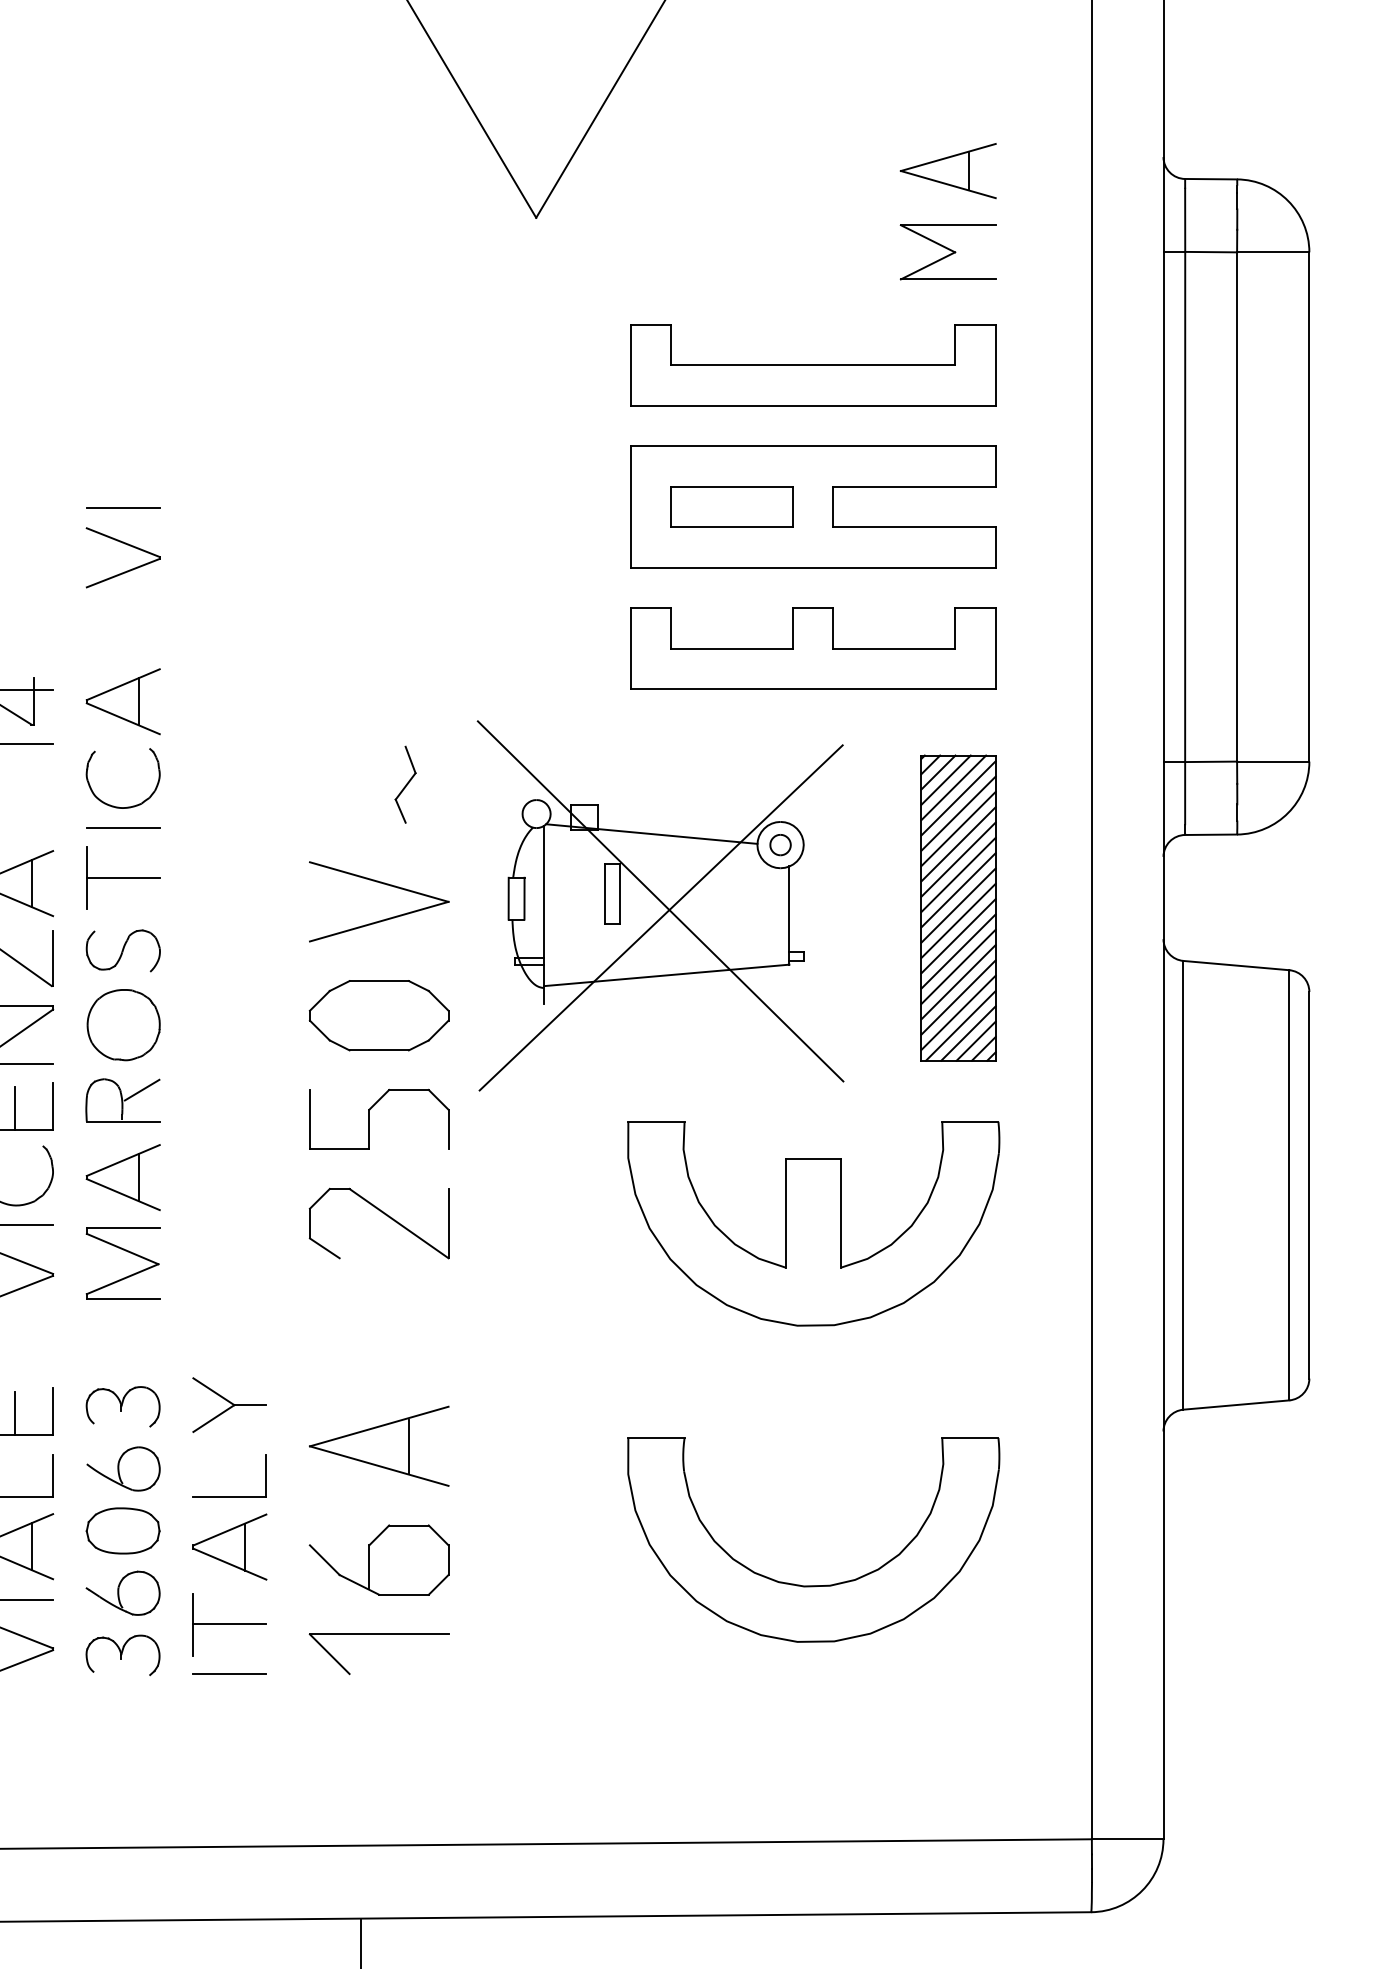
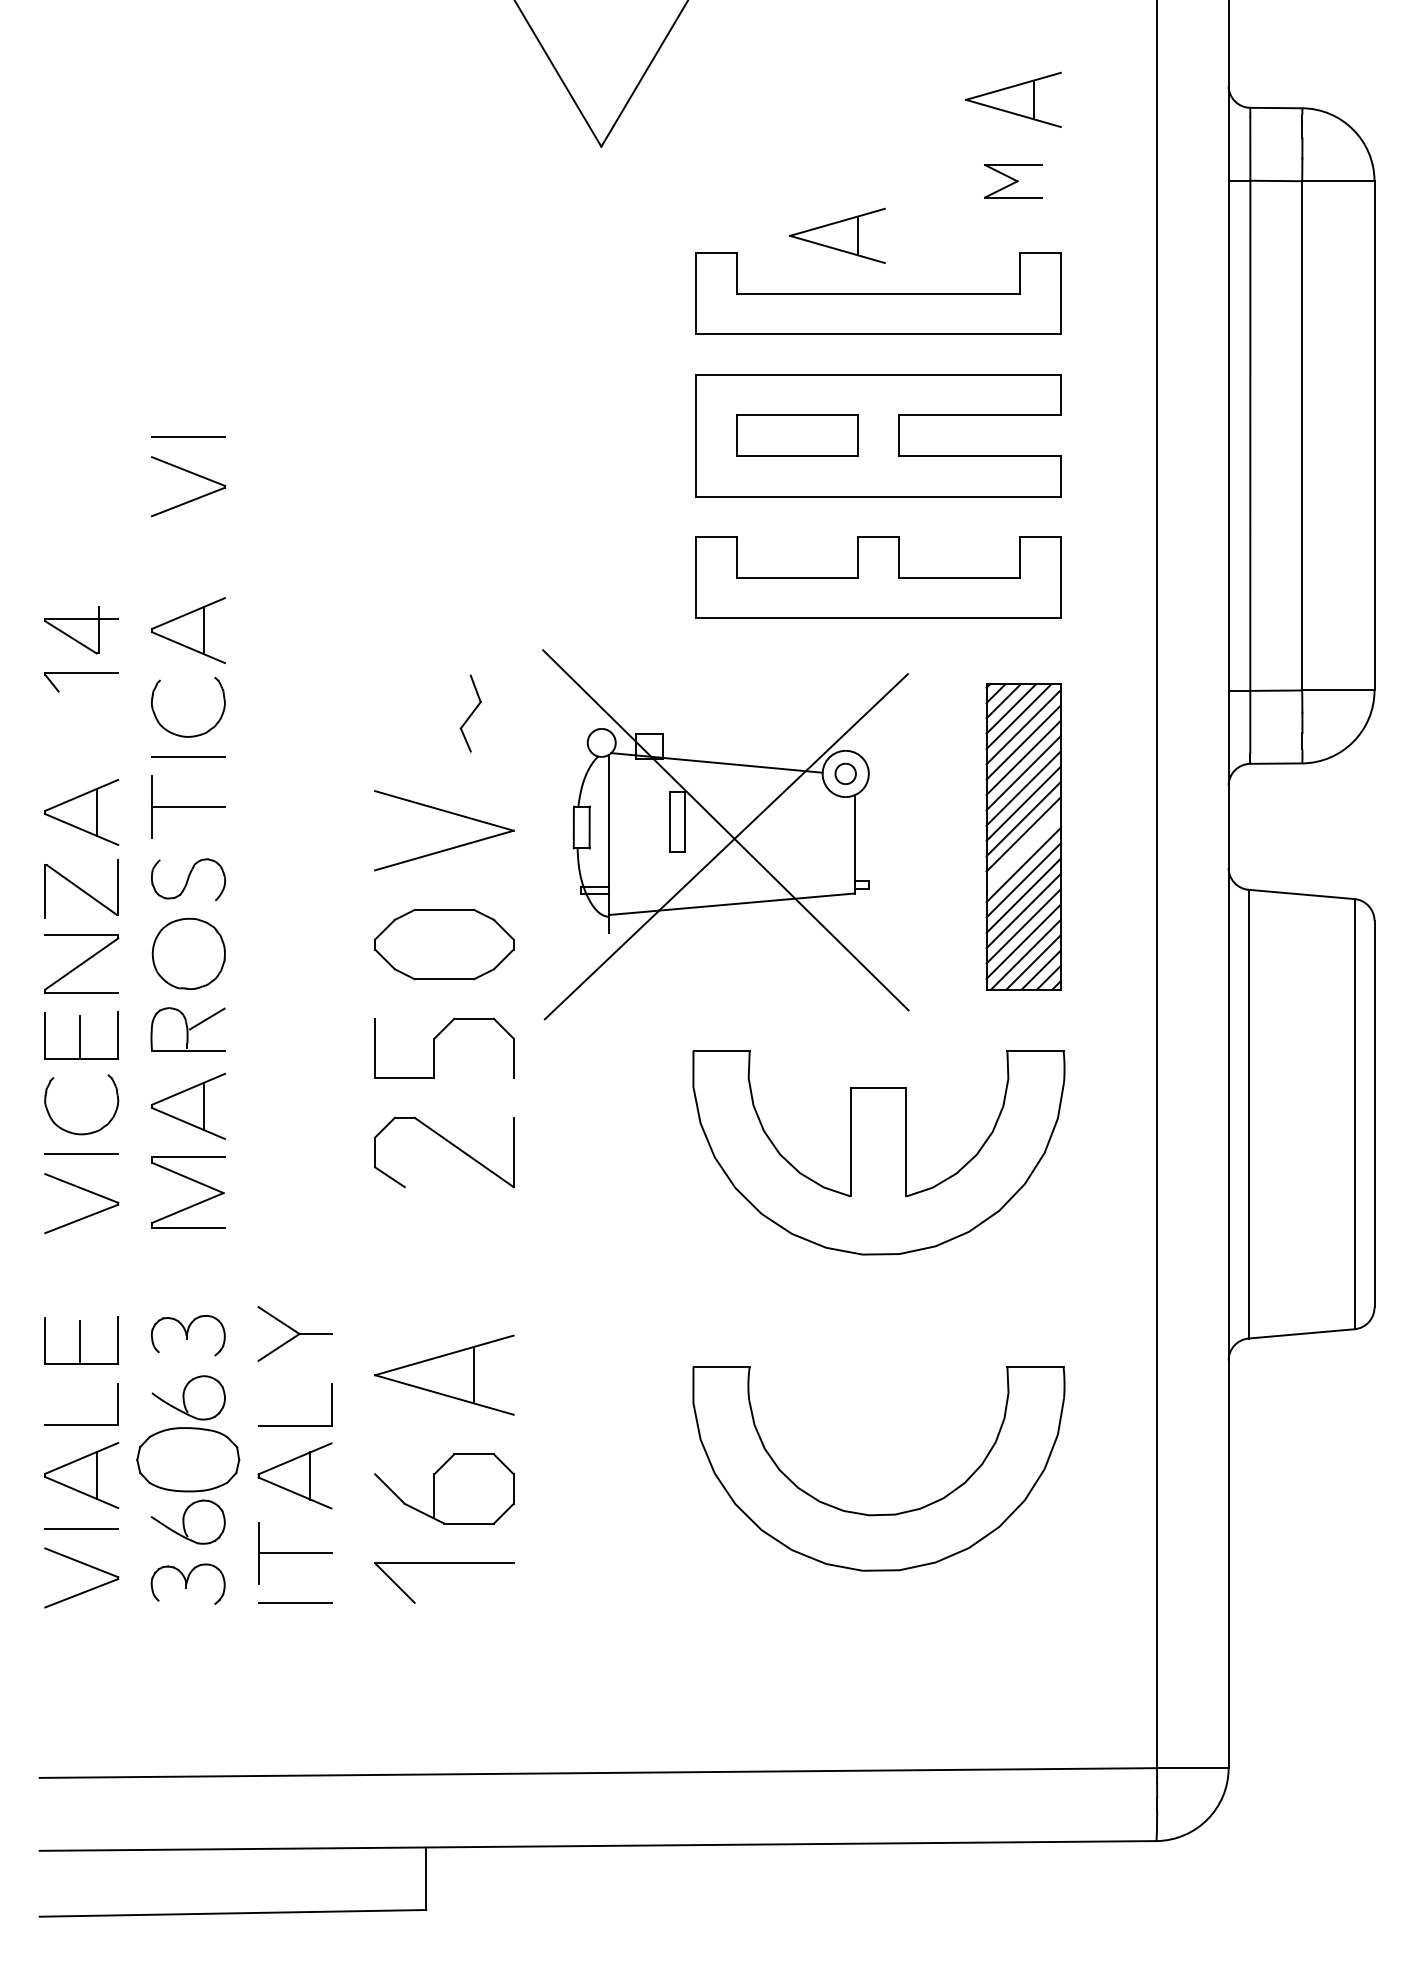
part: (948, 252) -> (1013, 181), size x0.6
part: (772, 306) -> (837, 235), added
line: (958, 920) -> (1023, 849), removed
part: (123, 1530) -> (188, 1459), size x1.4

